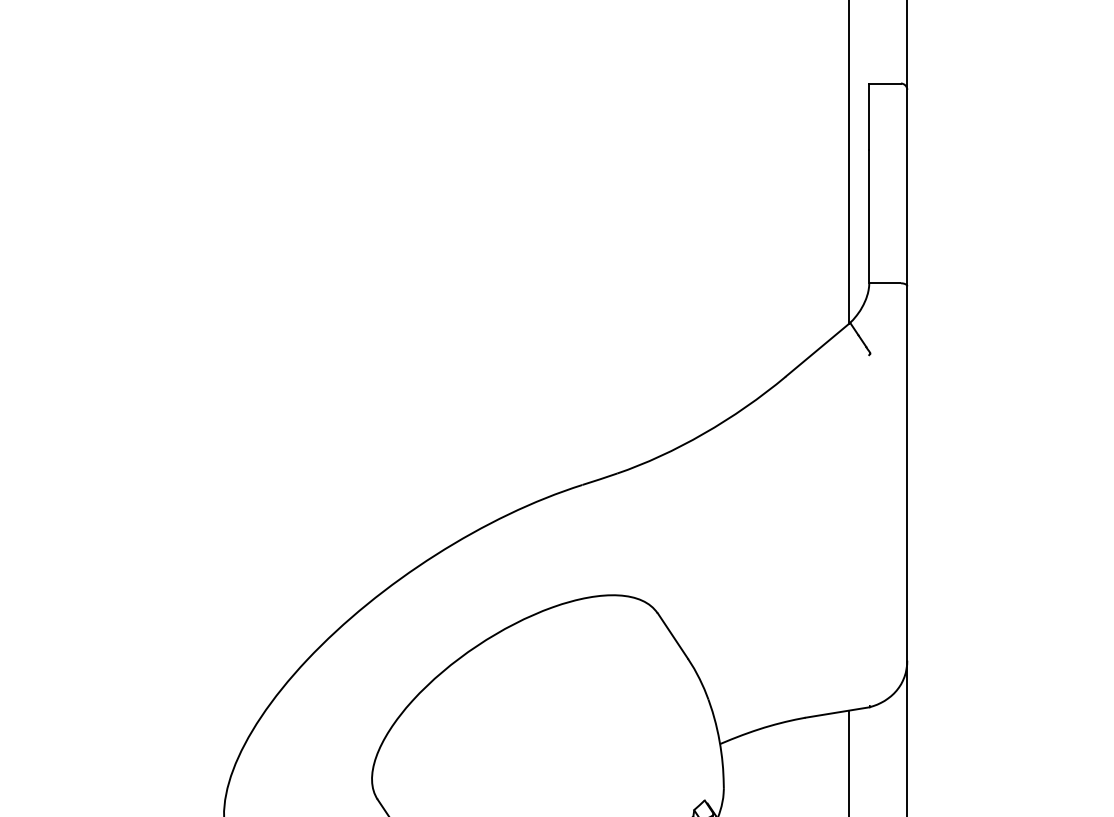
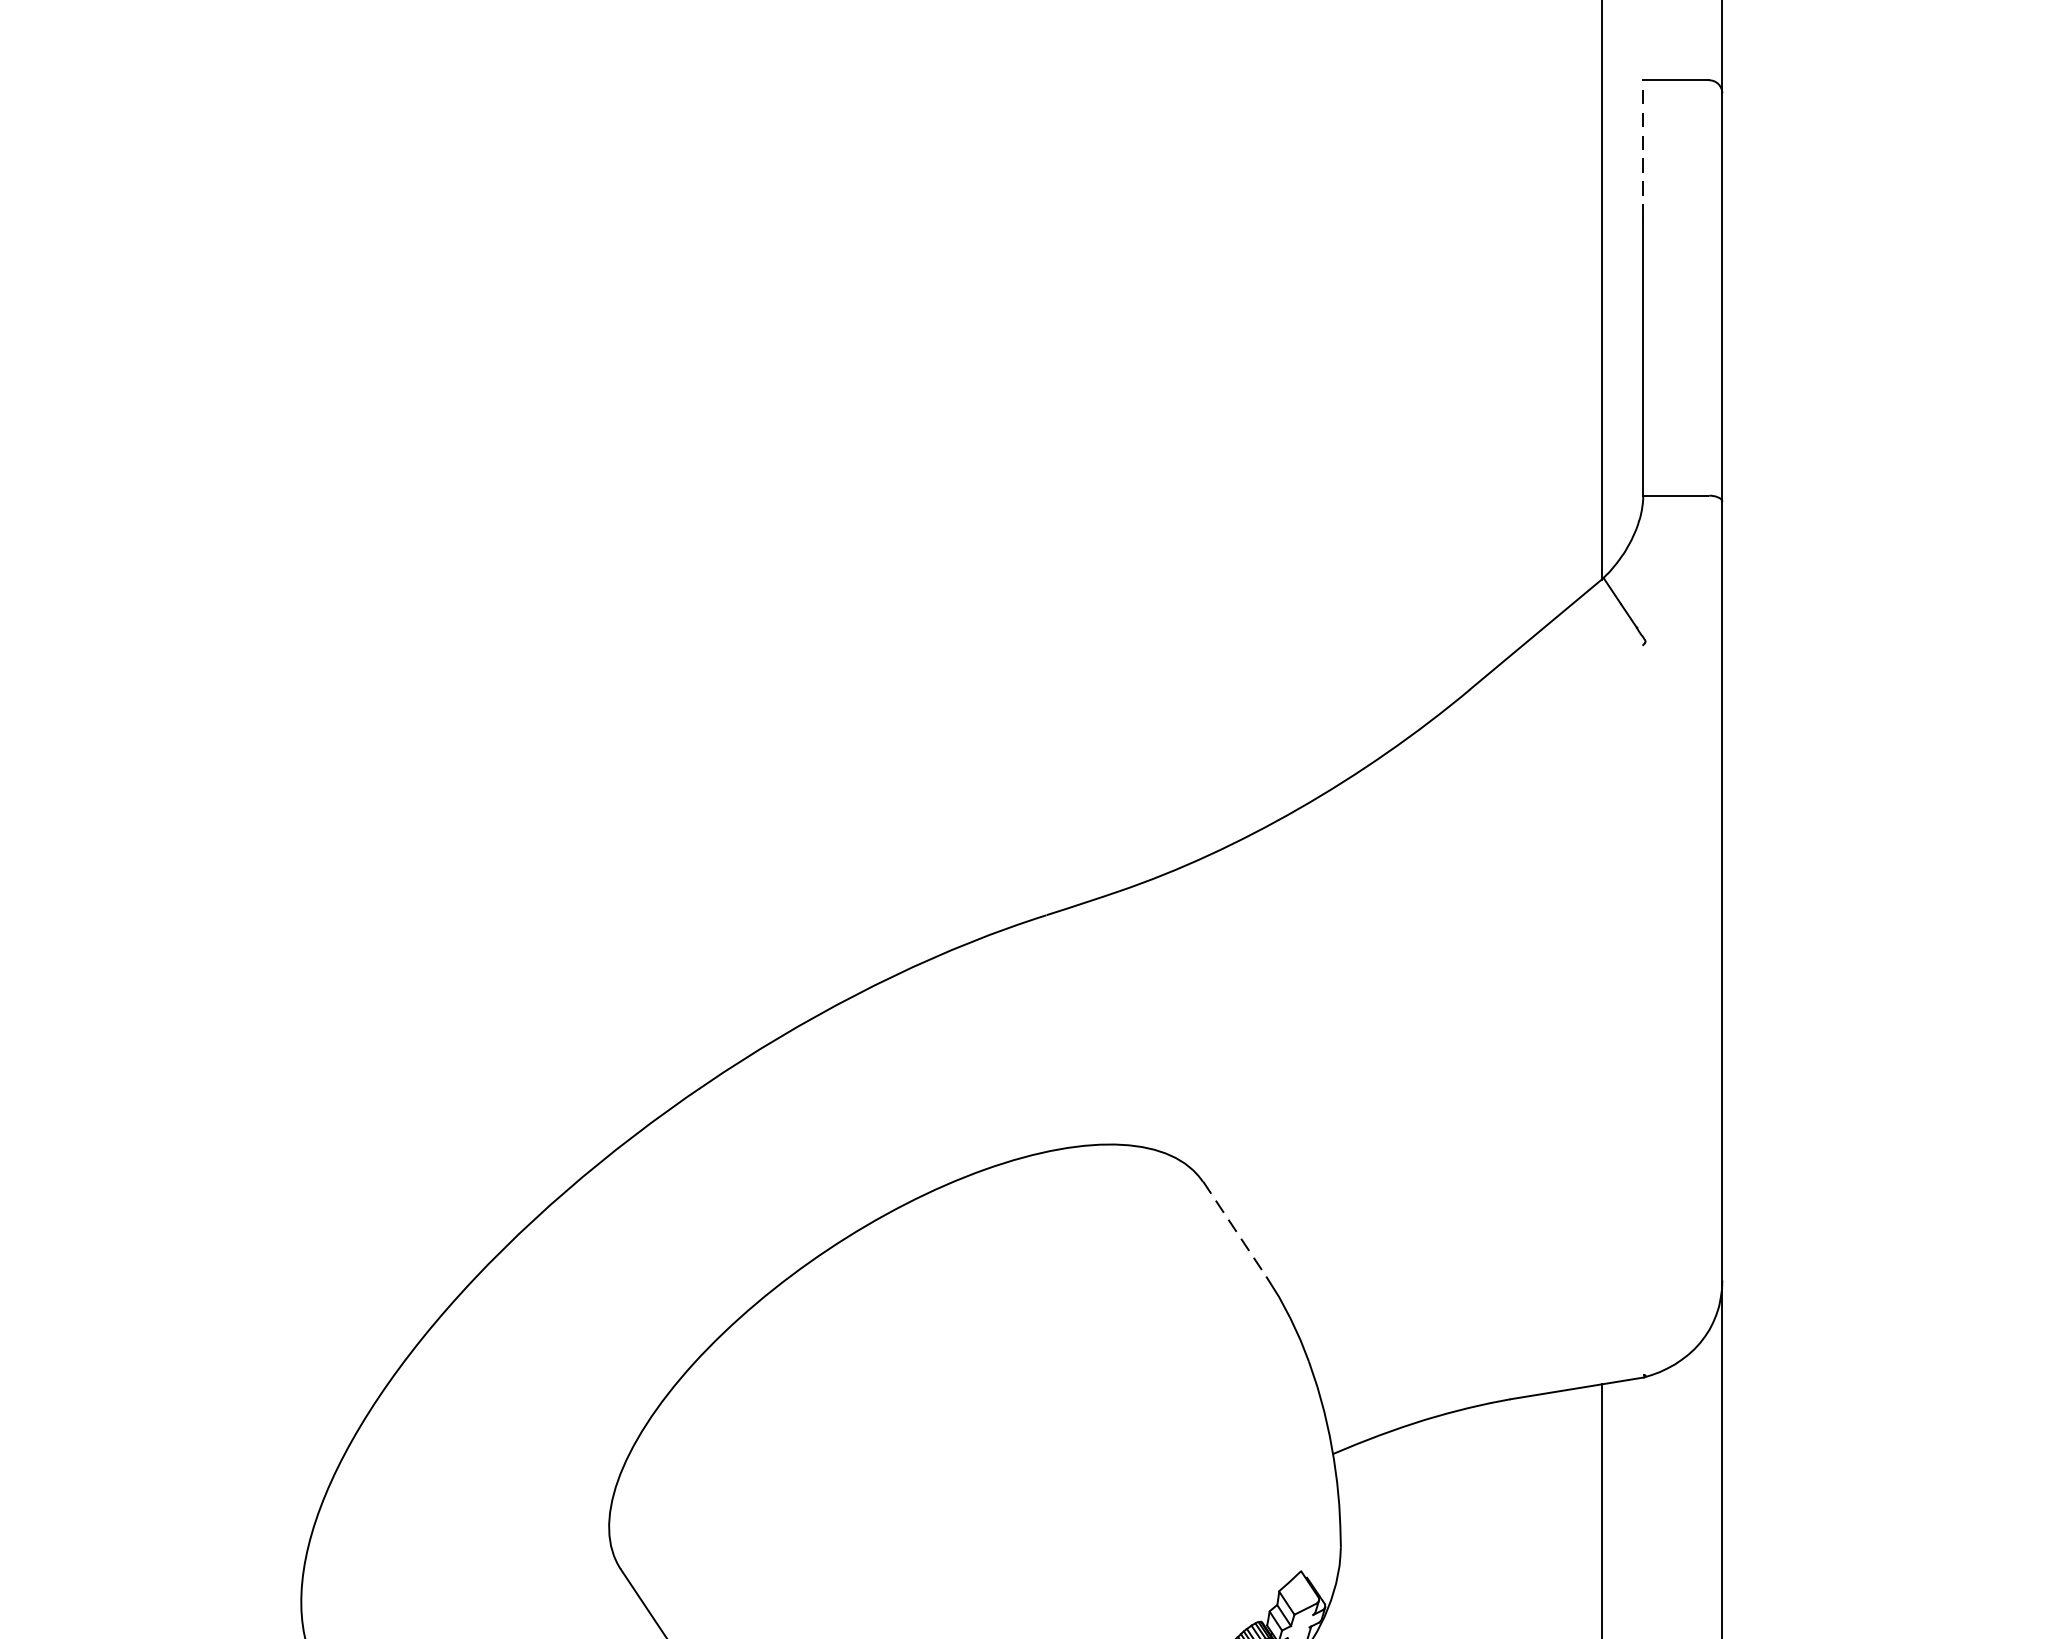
line: (869, 116) -> (1643, 148), solid -> dashed
line: (673, 636) -> (1236, 1230), solid -> dashed

